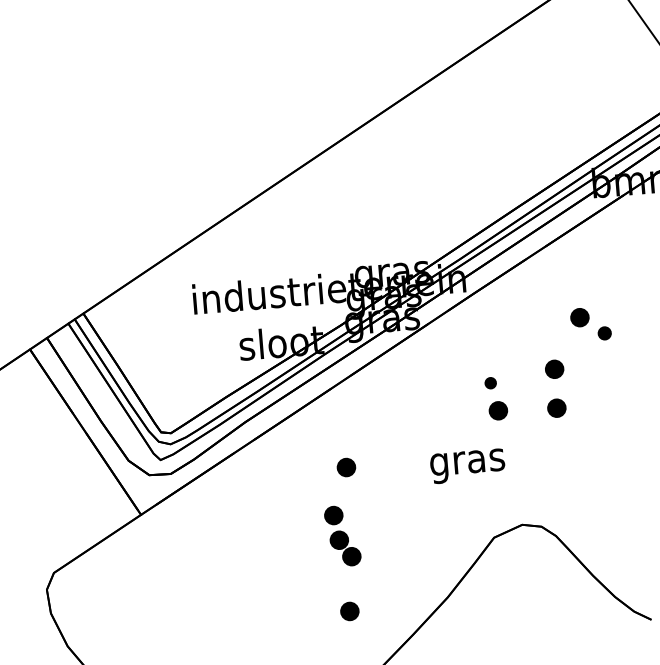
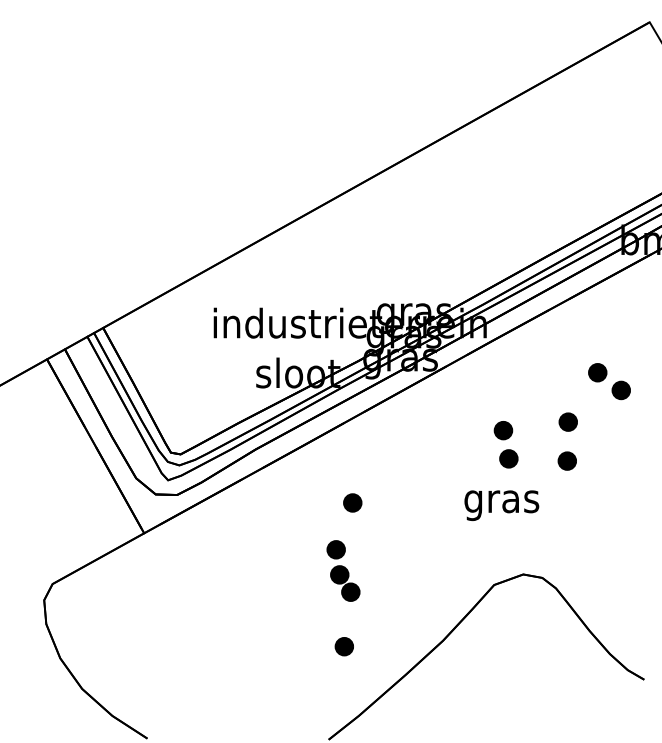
part: (604, 333) -> (620, 390), size x1.43
part: (490, 382) -> (503, 430), size x1.67
text: (467, 466) -> (501, 505), moved

